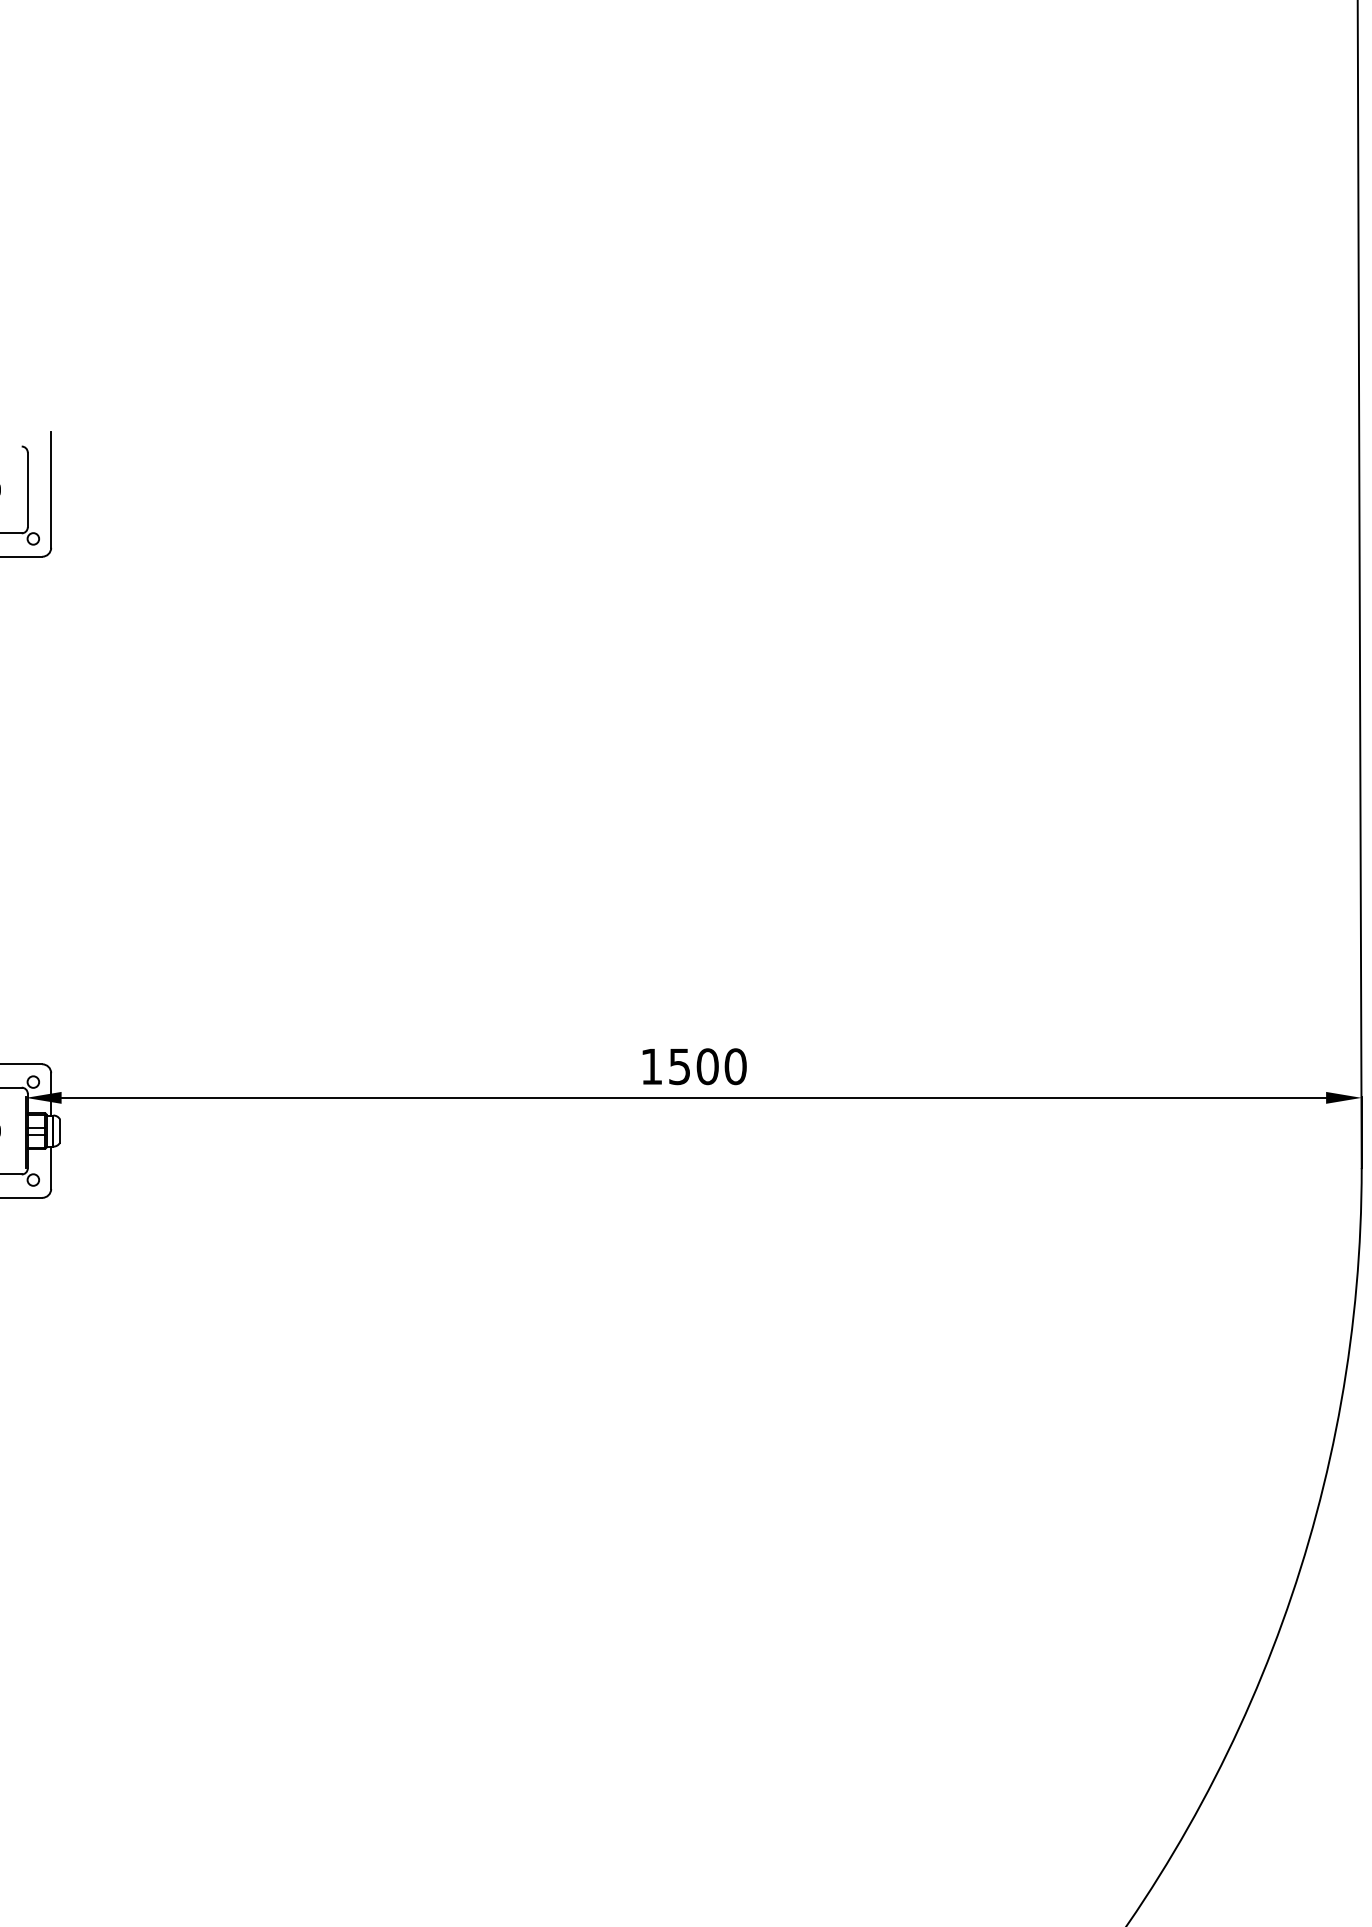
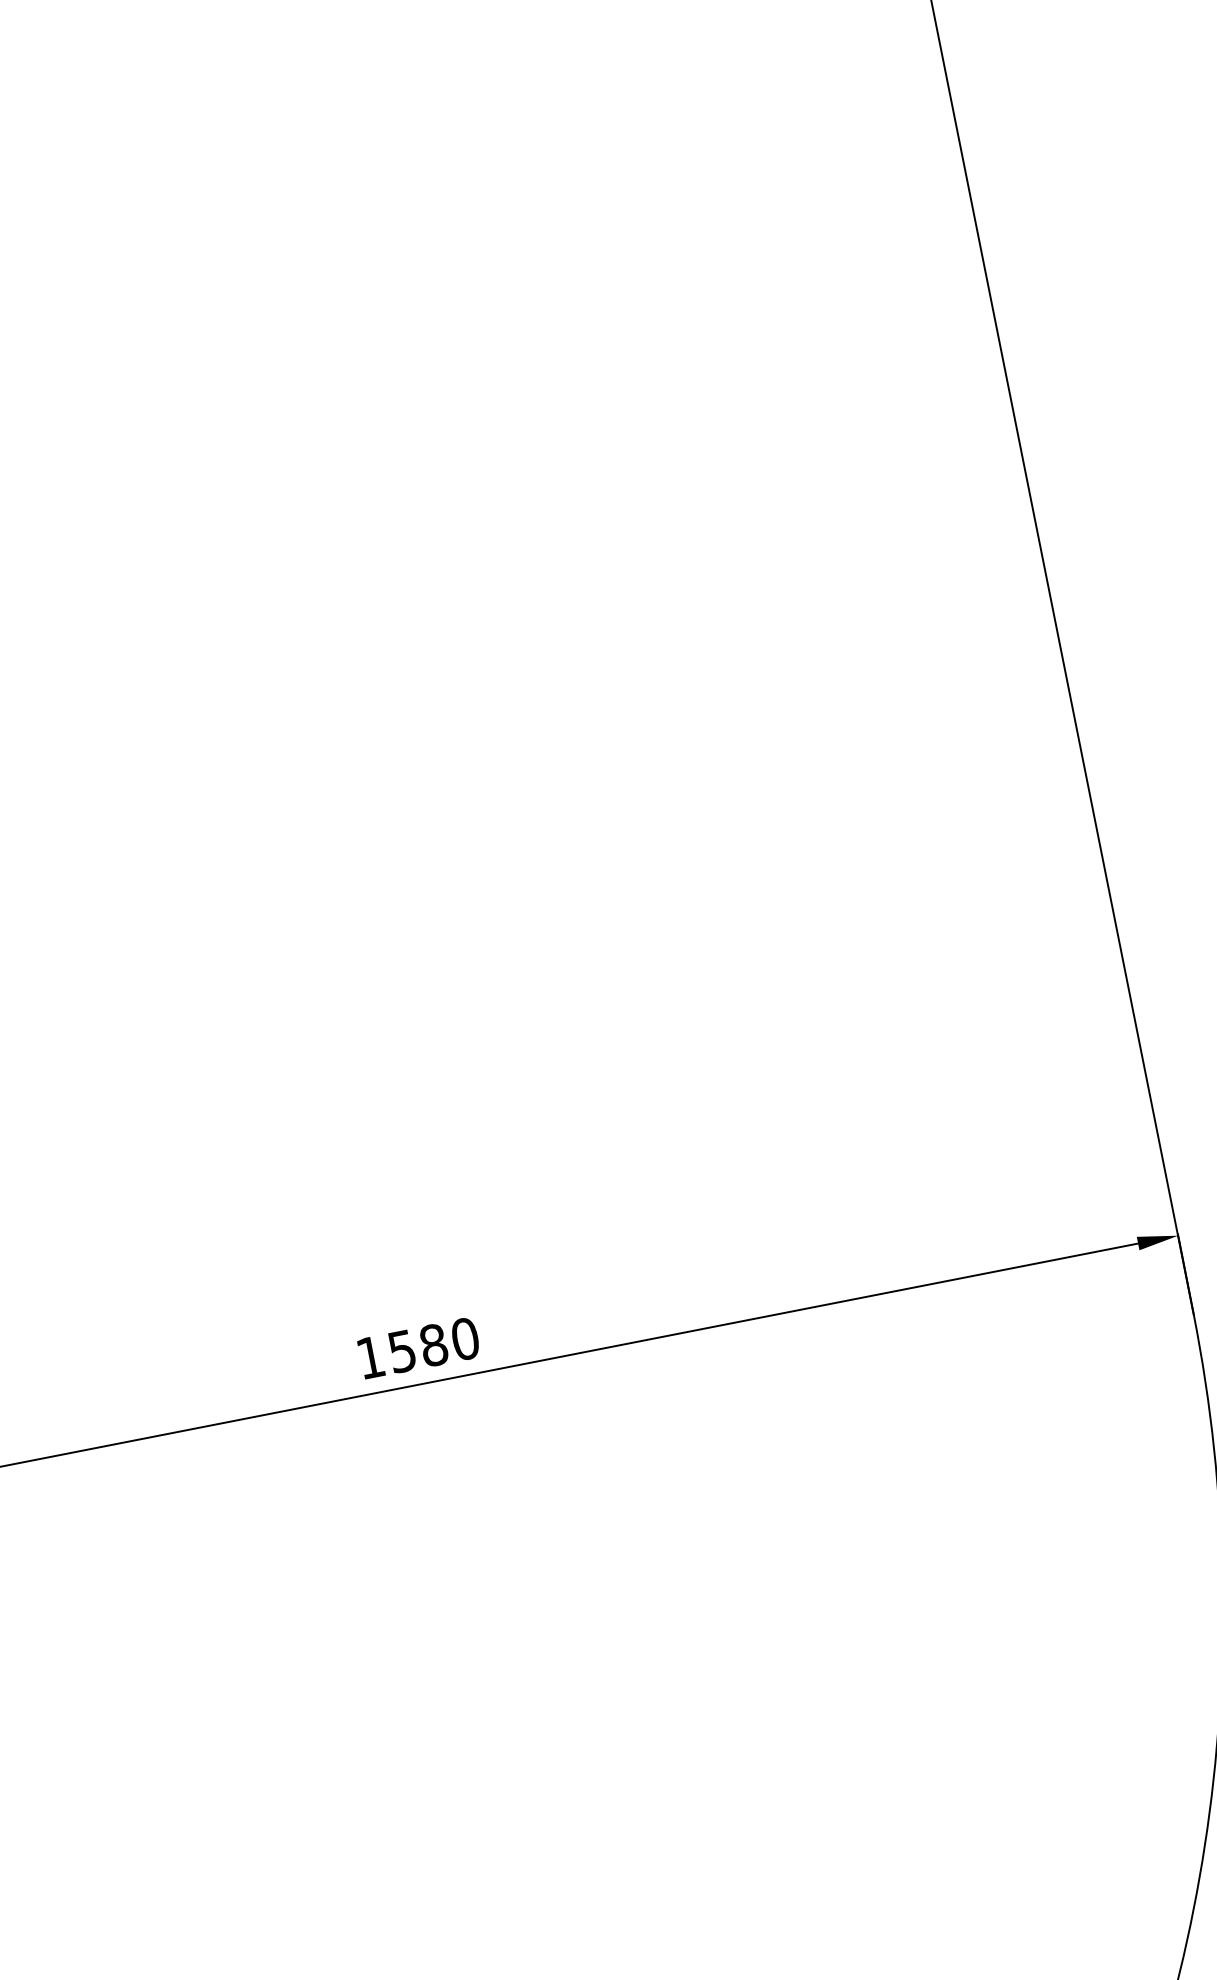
text: (707, 1066) -> (433, 1345), 1500 -> 1580

